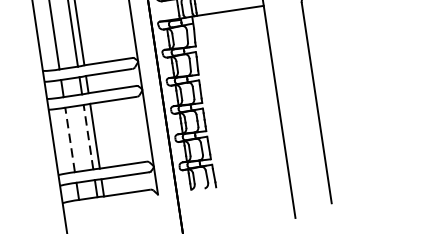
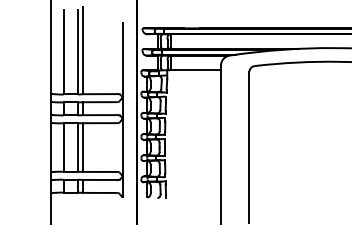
line: (88, 137) -> (77, 147), dashed -> solid
line: (69, 139) -> (63, 147), dashed -> solid

